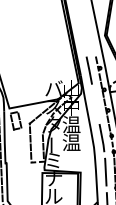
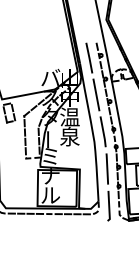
line: (95, 103) -> (96, 94), added
text: (71, 142) -> (69, 136), 温 -> 泉

